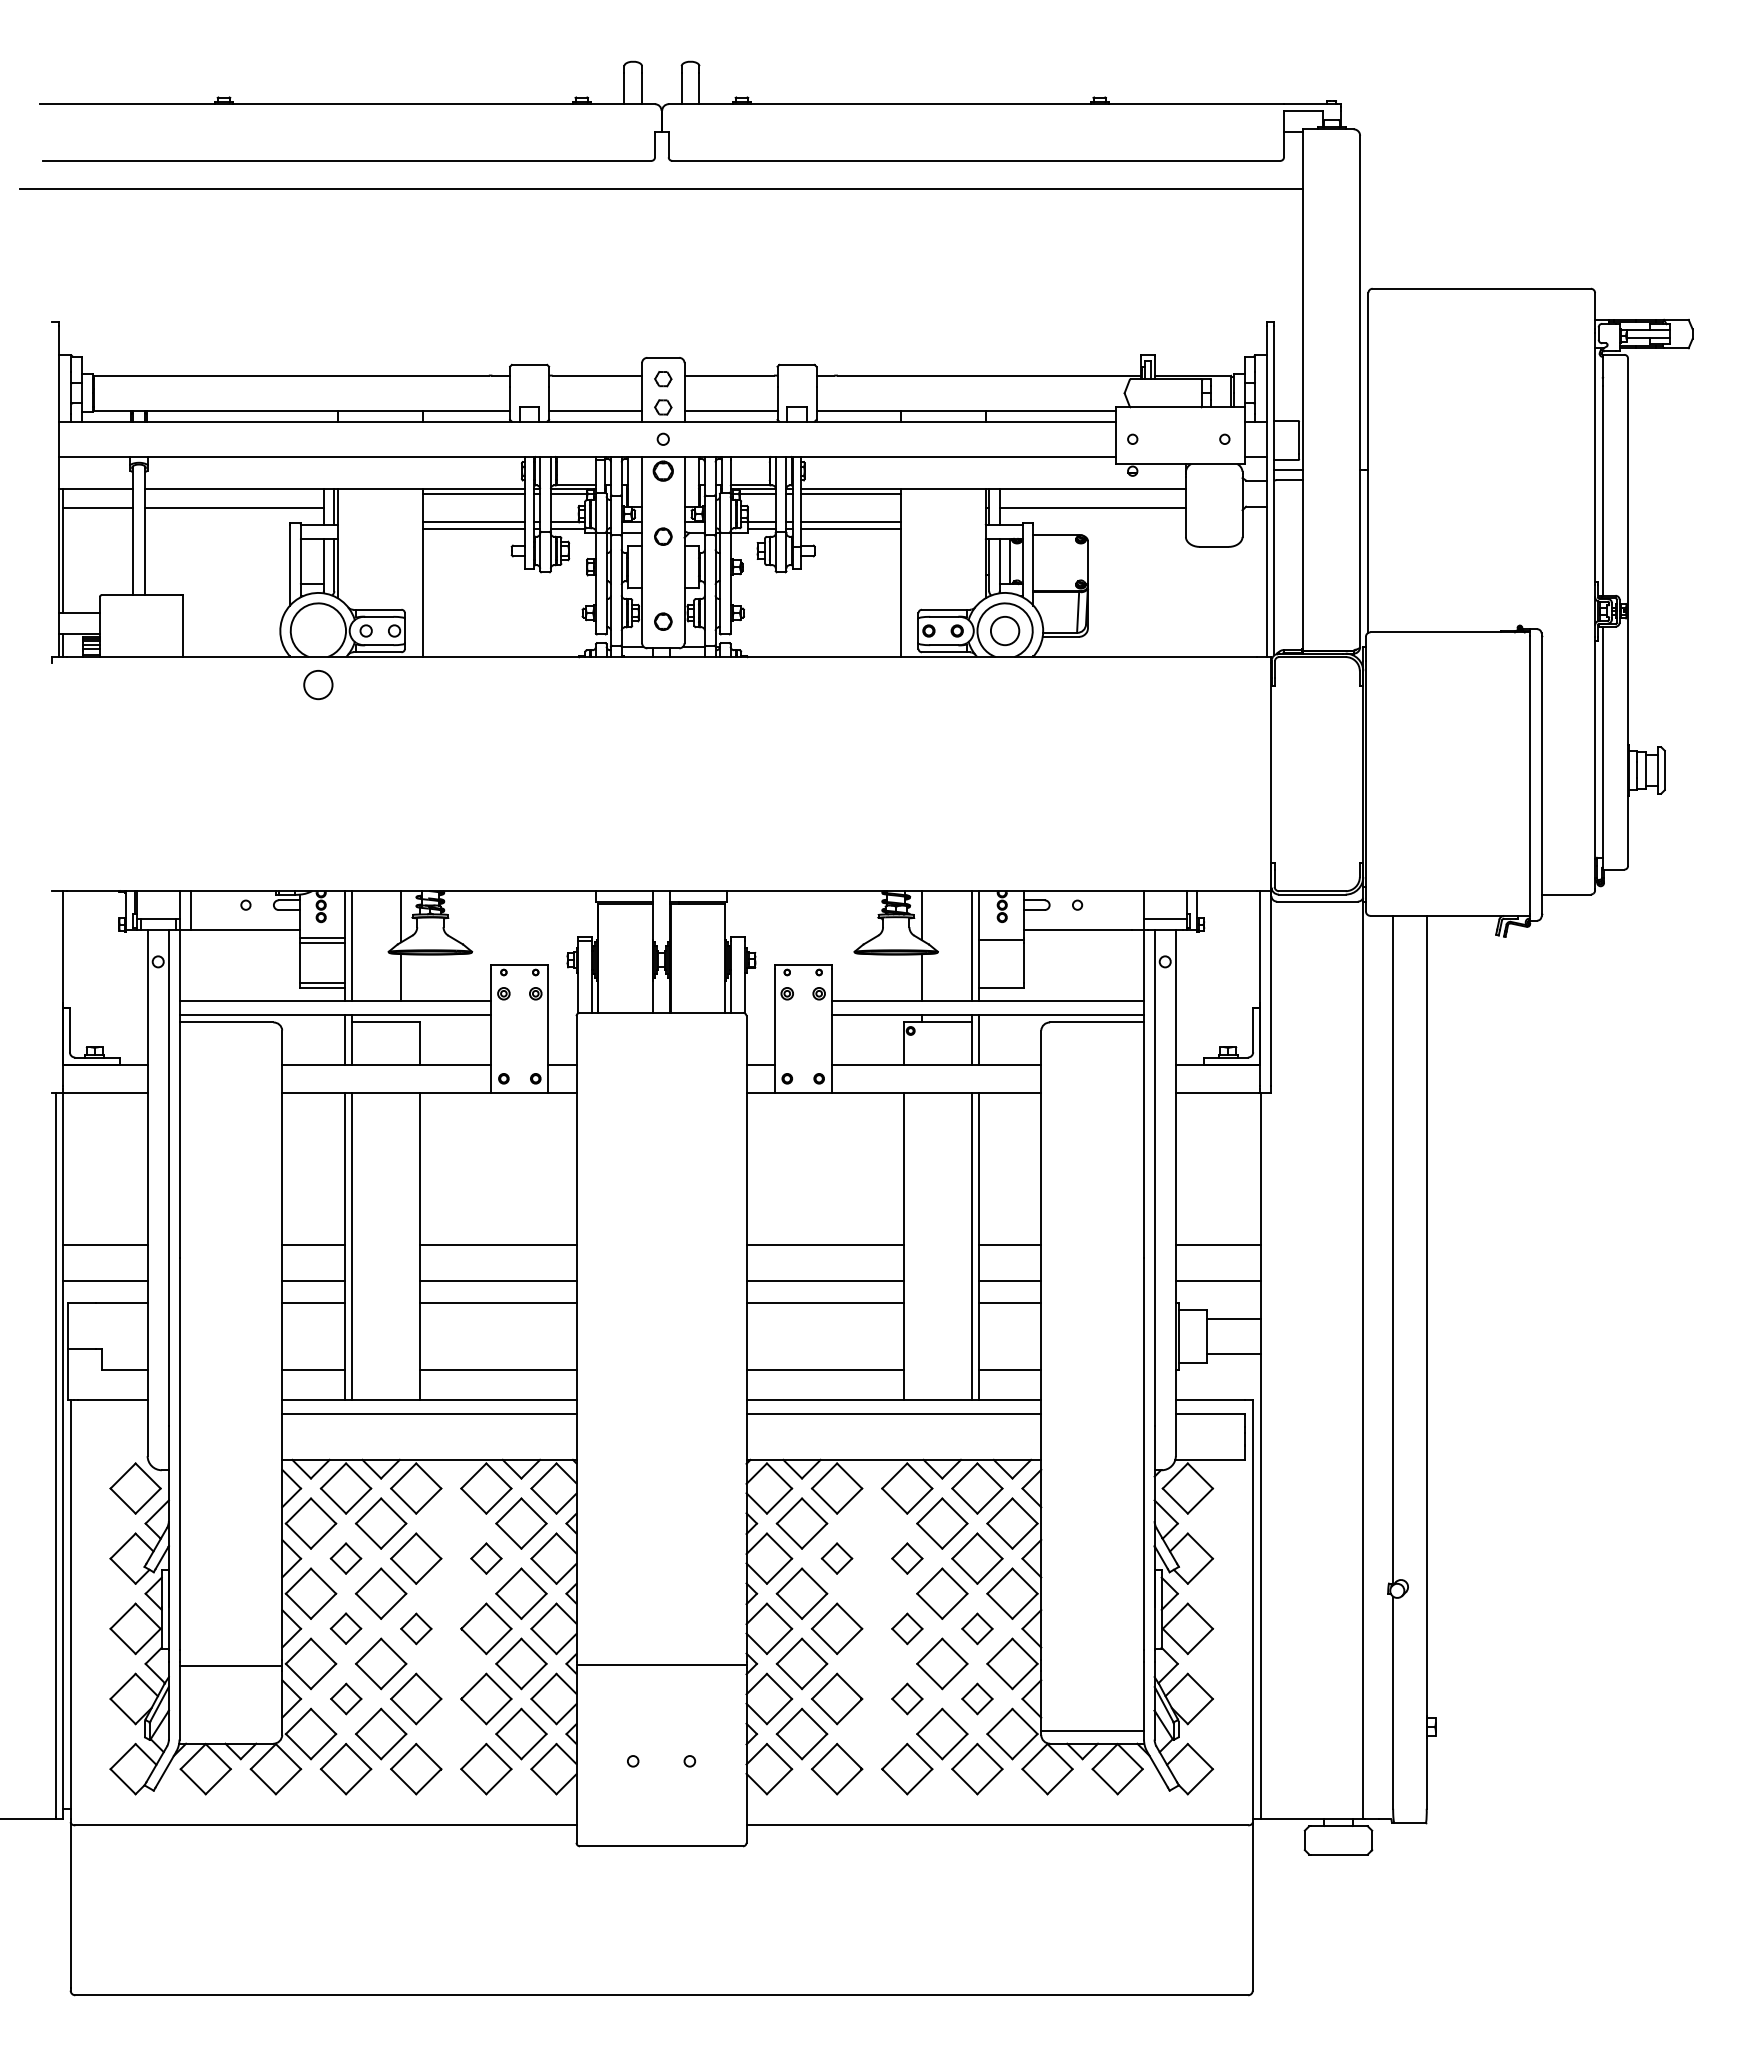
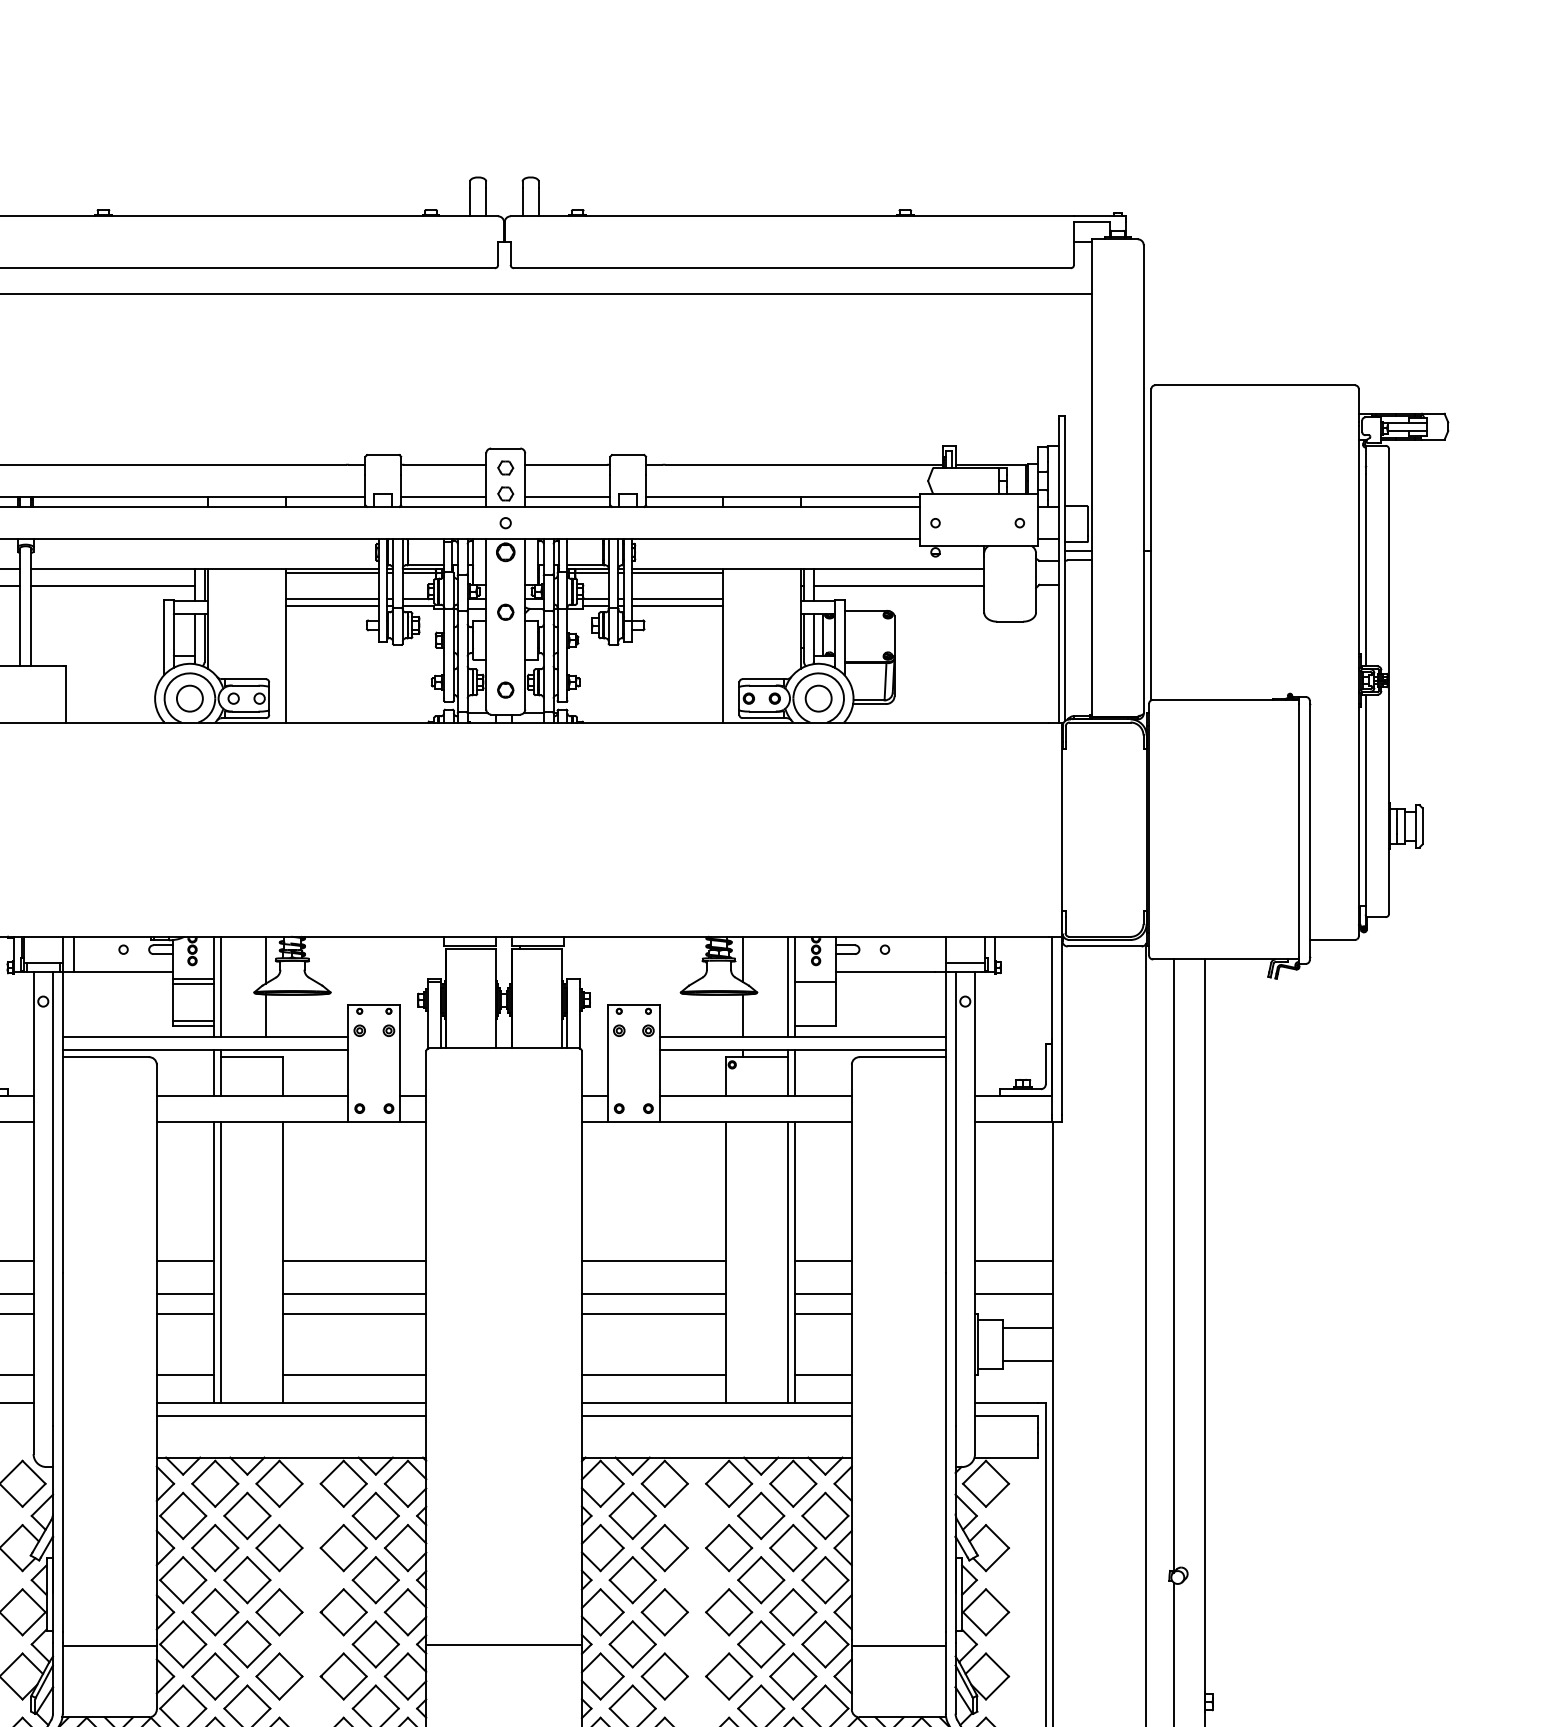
circle: (318, 685) -> (190, 699), moved
part: (345, 1558) -> (214, 1547), size x1.67
part: (486, 1558) -> (343, 1547), size x1.67
part: (836, 1558) -> (664, 1547), size x1.67
part: (907, 1558) -> (729, 1547), size x1.67
part: (345, 1628) -> (214, 1611), size x1.67
part: (416, 1628) -> (279, 1611), size x1.67
part: (907, 1628) -> (729, 1611), size x1.67
part: (977, 1628) -> (793, 1611), size x1.67
part: (346, 1698) -> (215, 1676), size x1.67
part: (907, 1698) -> (729, 1676), size x1.67
part: (977, 1698) -> (793, 1676), size x1.67
line: (1092, 1730) -> (898, 1645), moved

